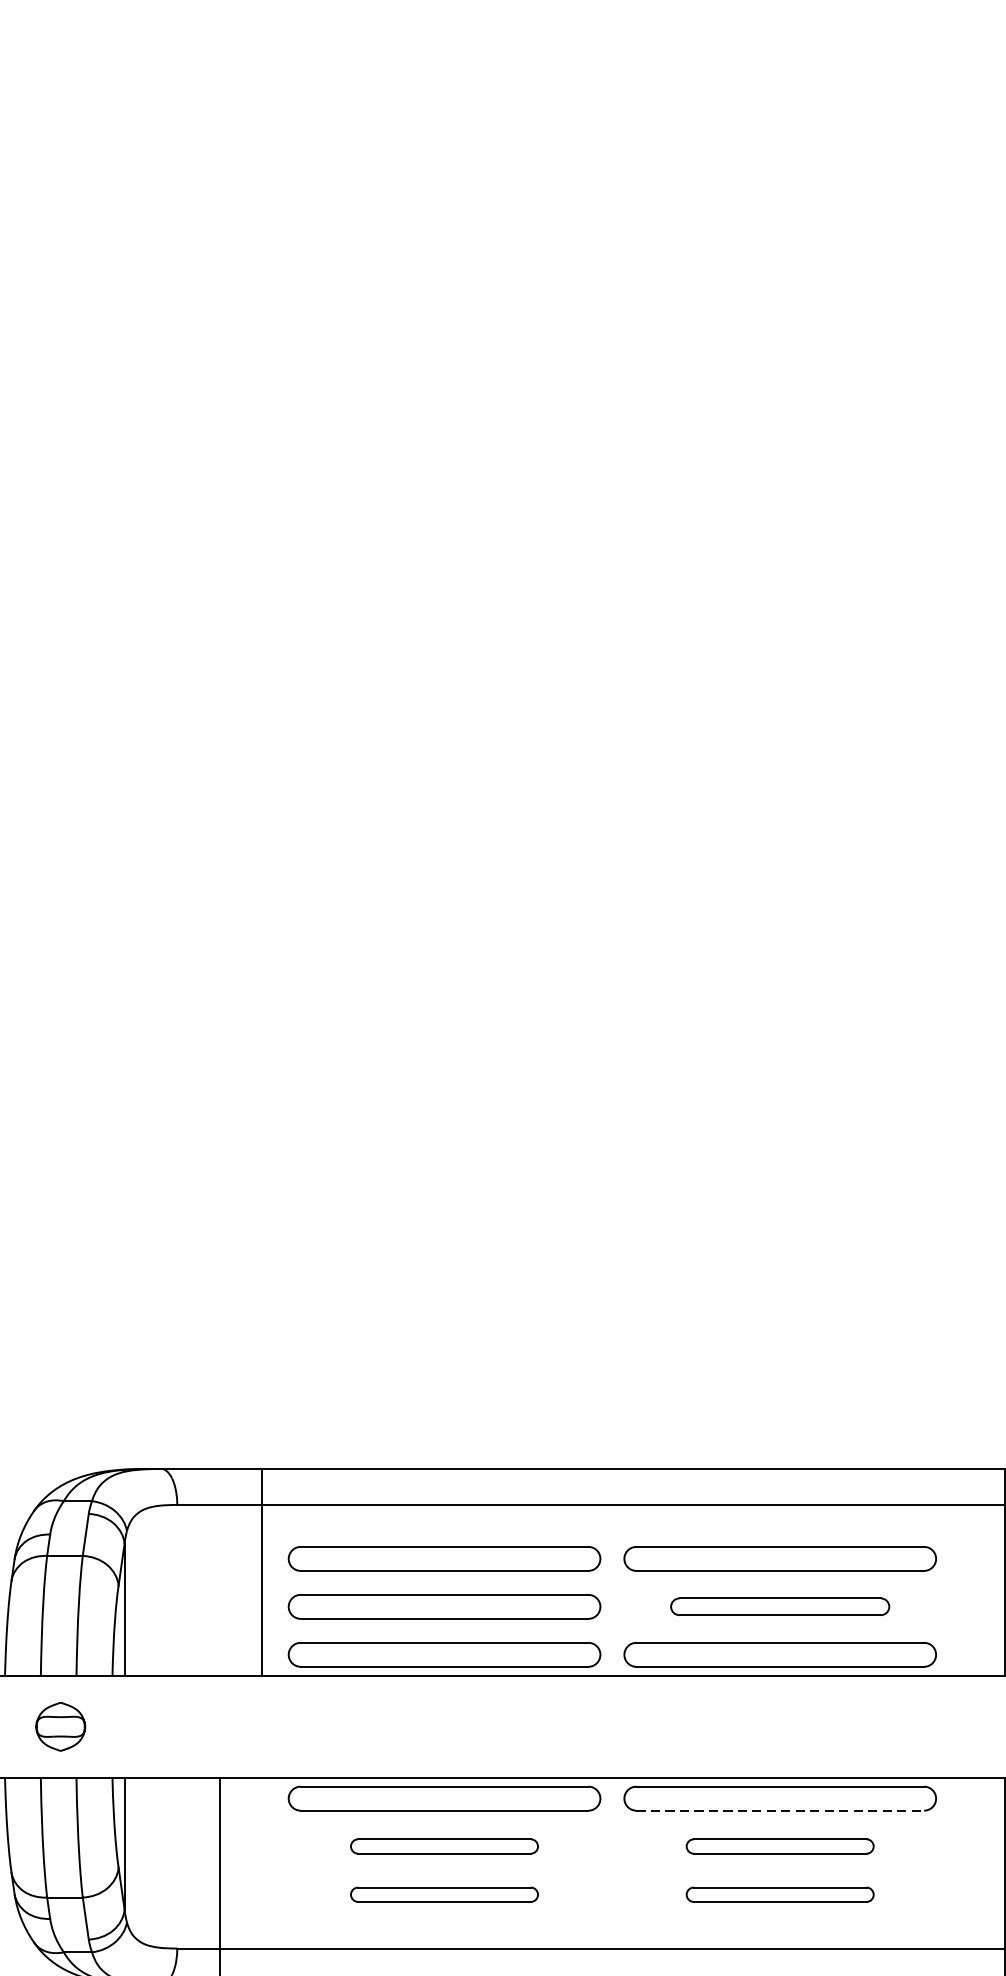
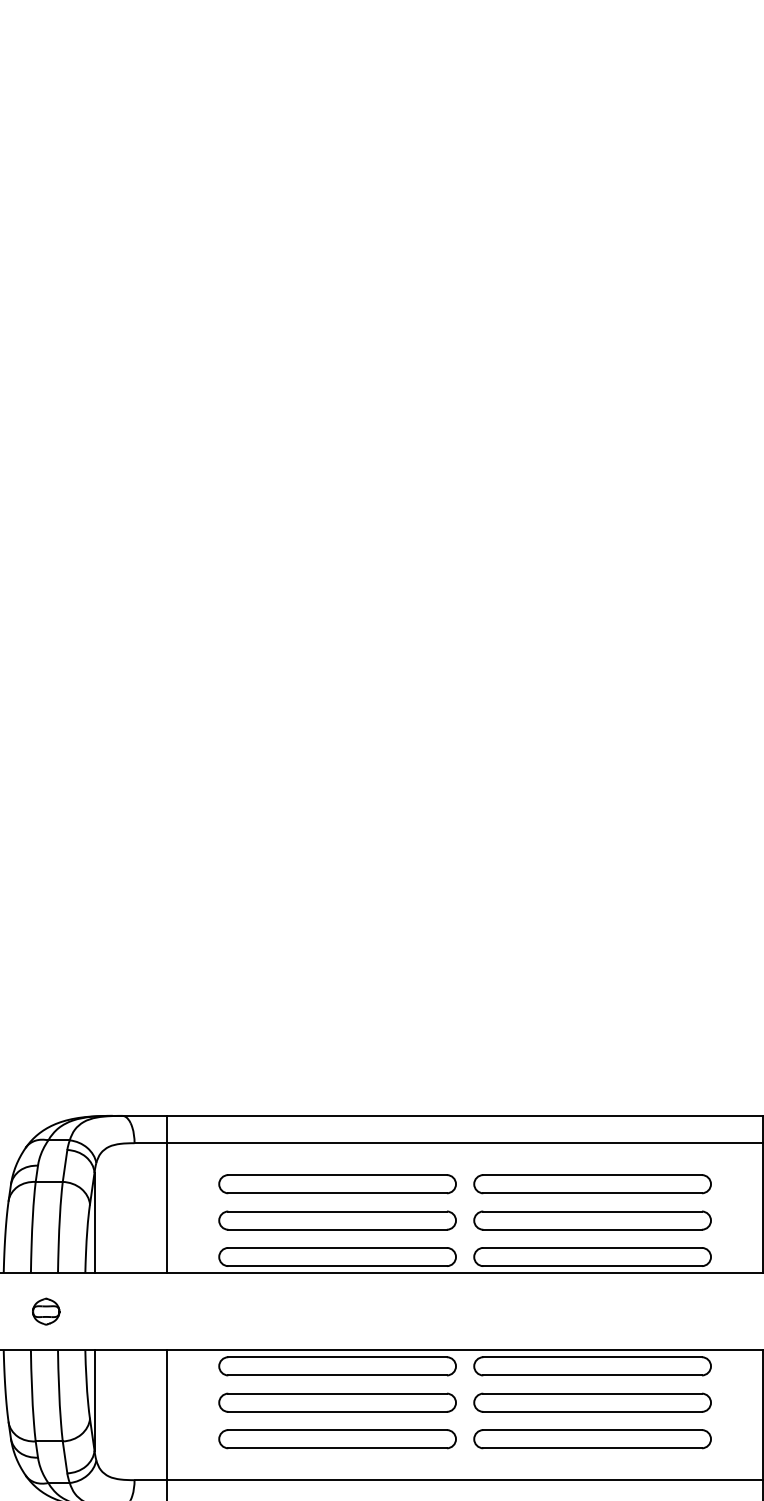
line: (262, 1572) -> (167, 1194), moved
part: (780, 1606) -> (592, 1220), size x1.43
part: (61, 1726) -> (46, 1311), size x0.71
line: (781, 1810) -> (593, 1375), dashed -> solid
part: (444, 1846) -> (337, 1402), size x1.67
part: (780, 1846) -> (592, 1402), size x1.67
part: (444, 1894) -> (337, 1439), size x1.67
part: (780, 1894) -> (592, 1439), size x1.67

